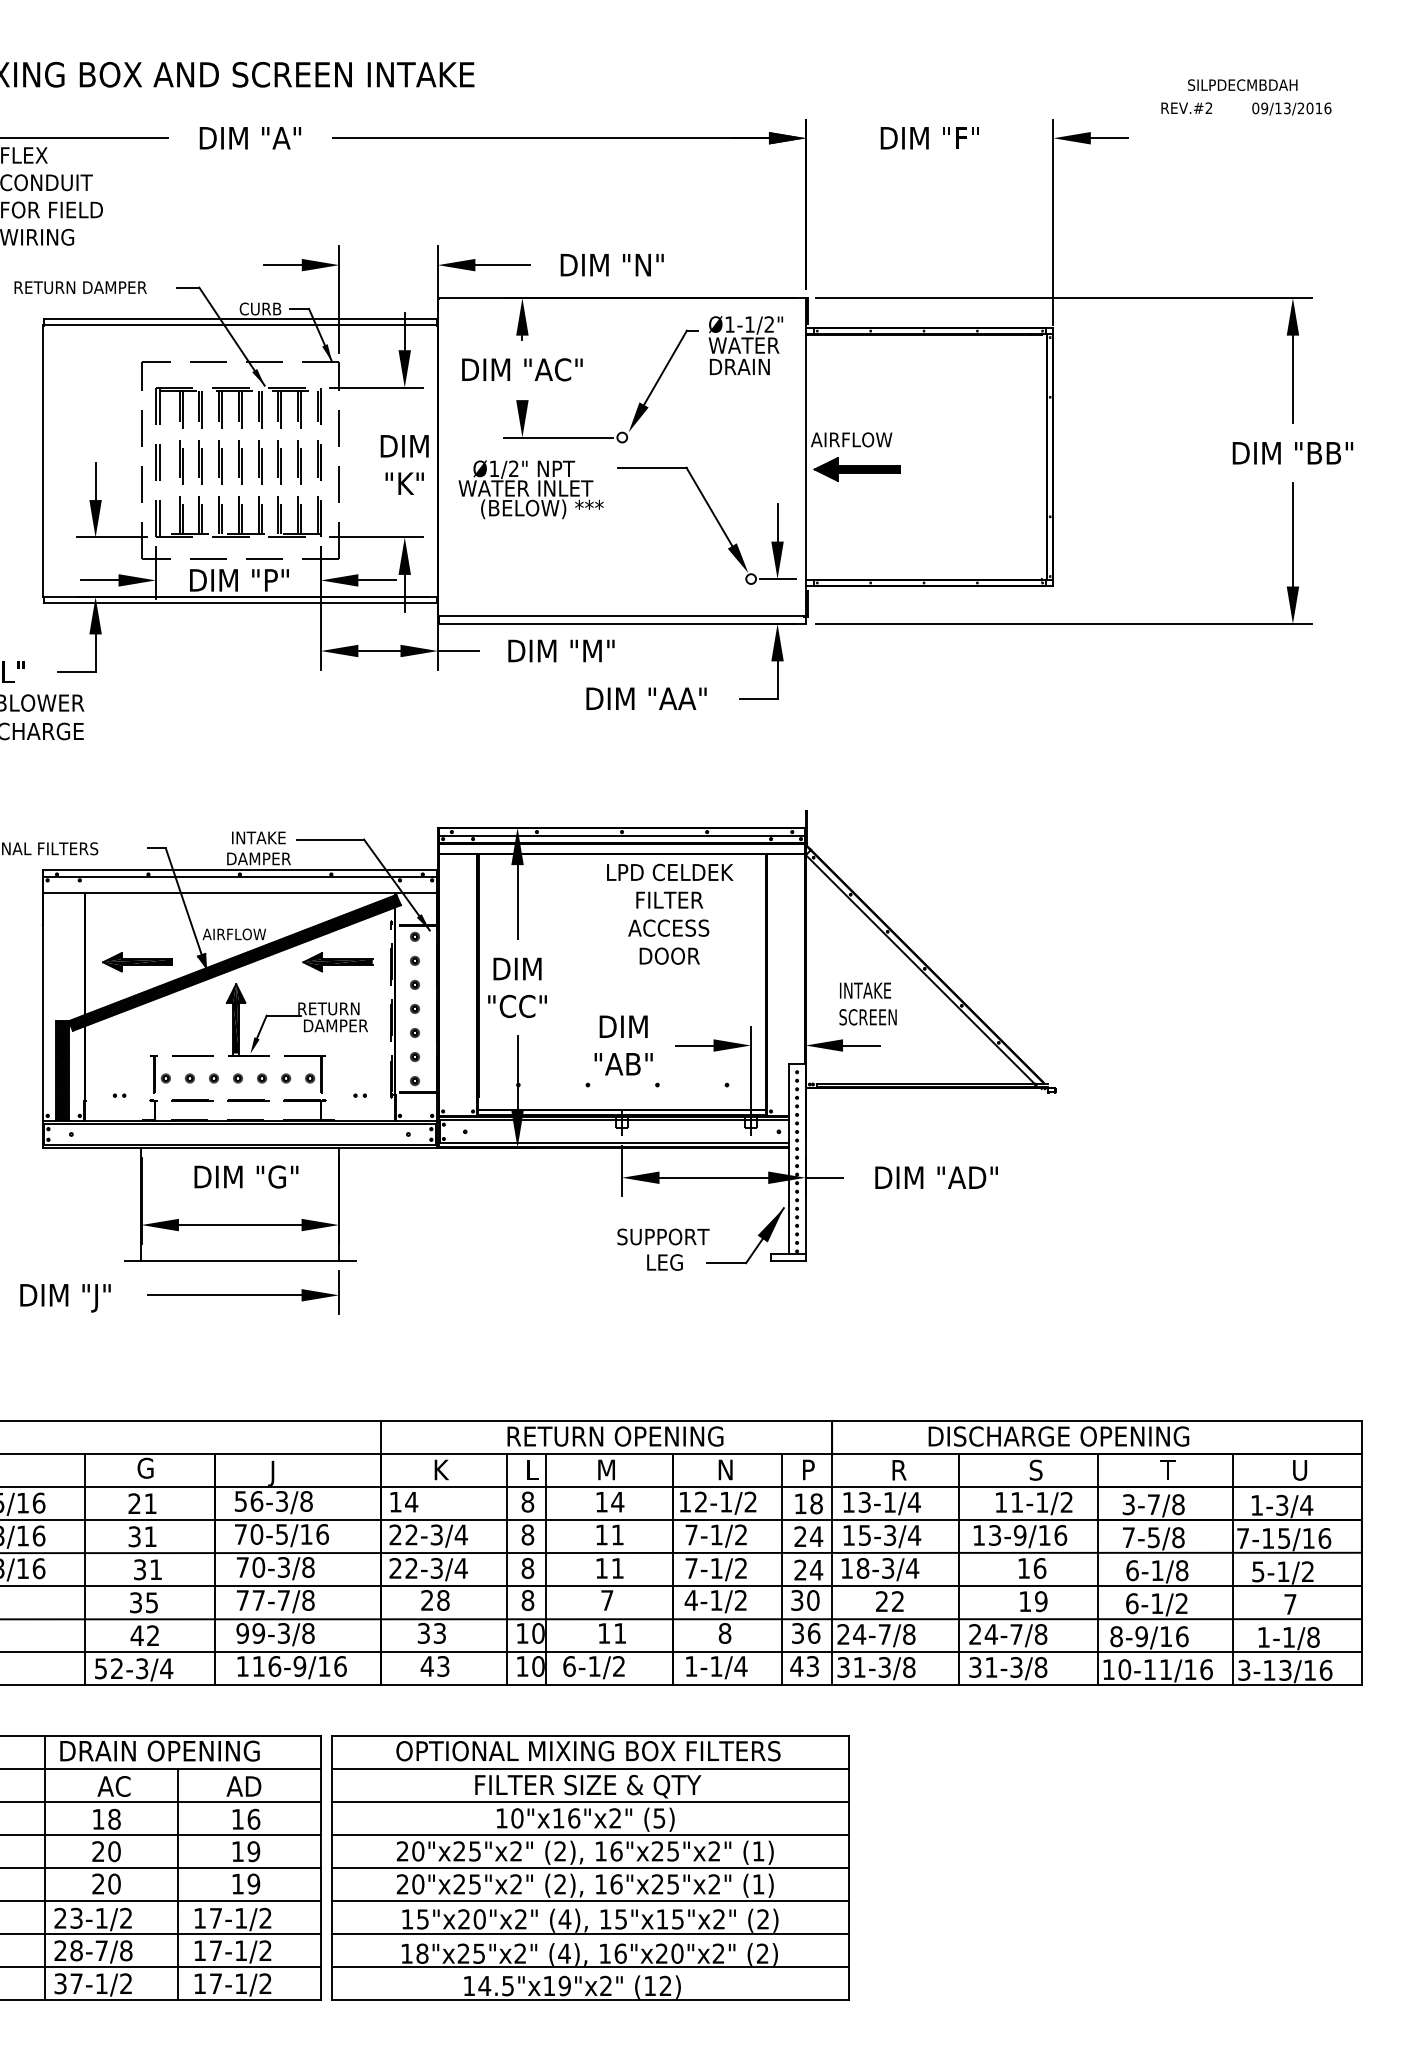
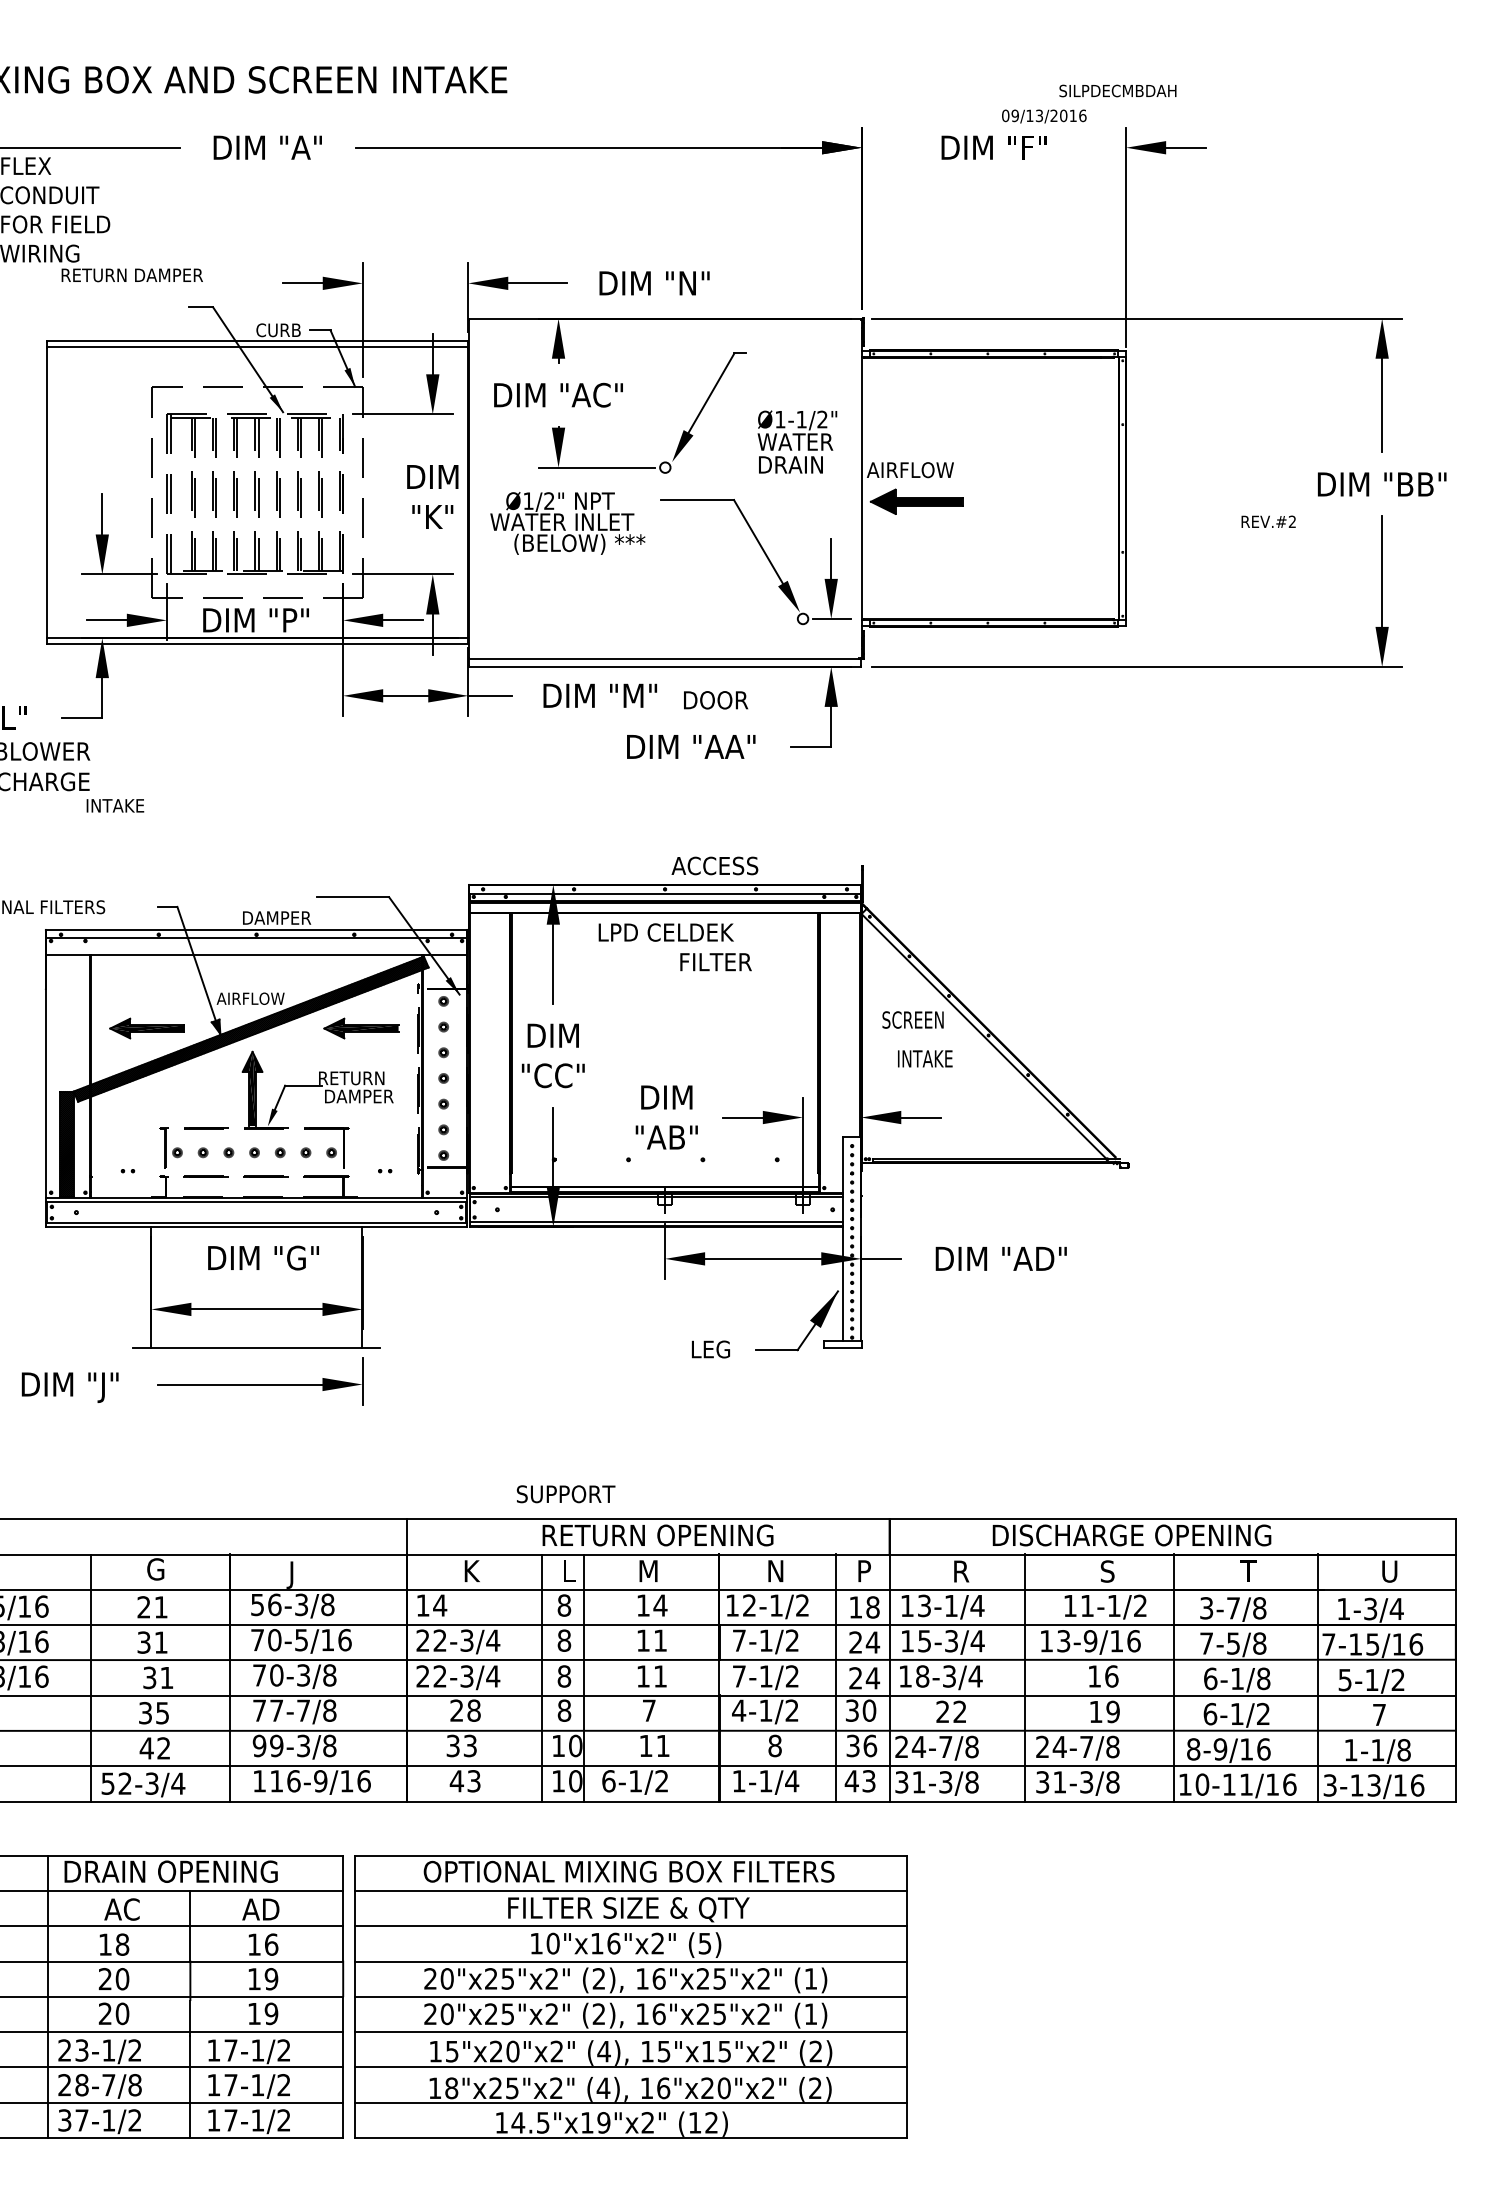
text: (1242, 84) -> (1117, 90), moved
text: (1186, 107) -> (1268, 521), moved
text: (1291, 108) -> (1043, 115), moved
text: (80, 287) -> (132, 275), moved
text: (745, 345) -> (796, 441), moved
text: (258, 837) -> (115, 805), moved
text: (670, 872) -> (666, 932), moved
text: (668, 927) -> (714, 865), moved
text: (669, 955) -> (715, 699), moved
text: (867, 1017) -> (912, 1020), moved
text: (663, 1236) -> (566, 1493), moved

